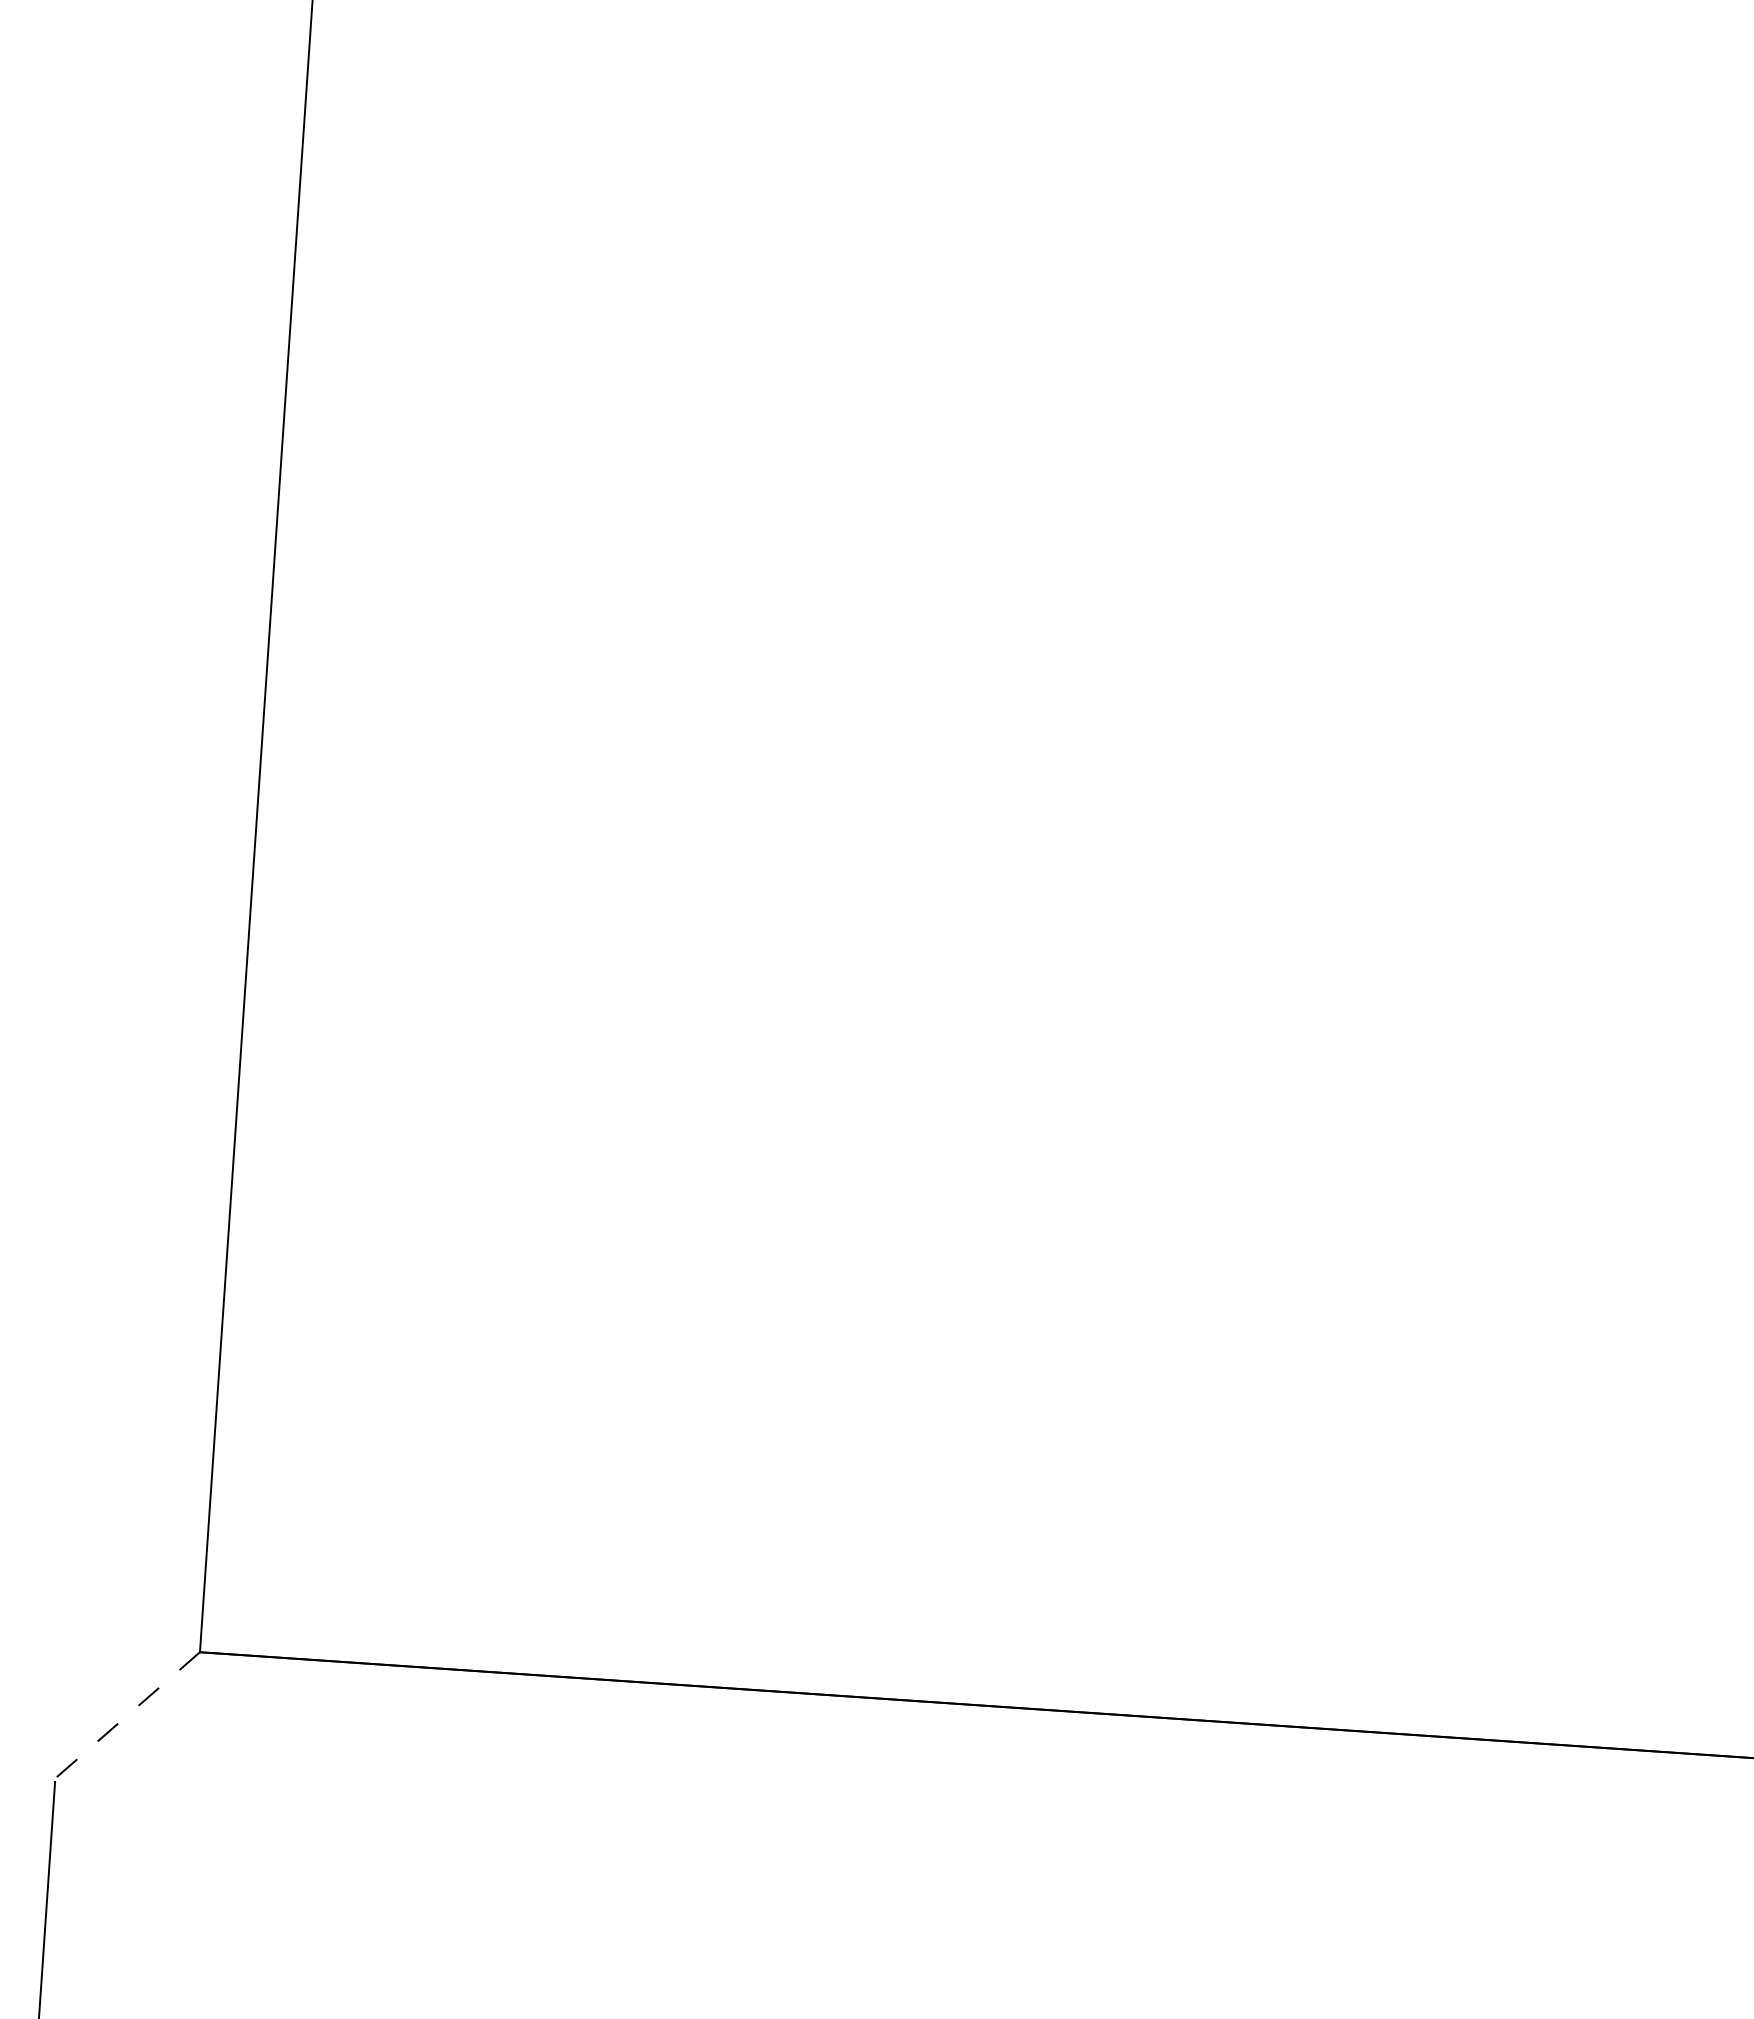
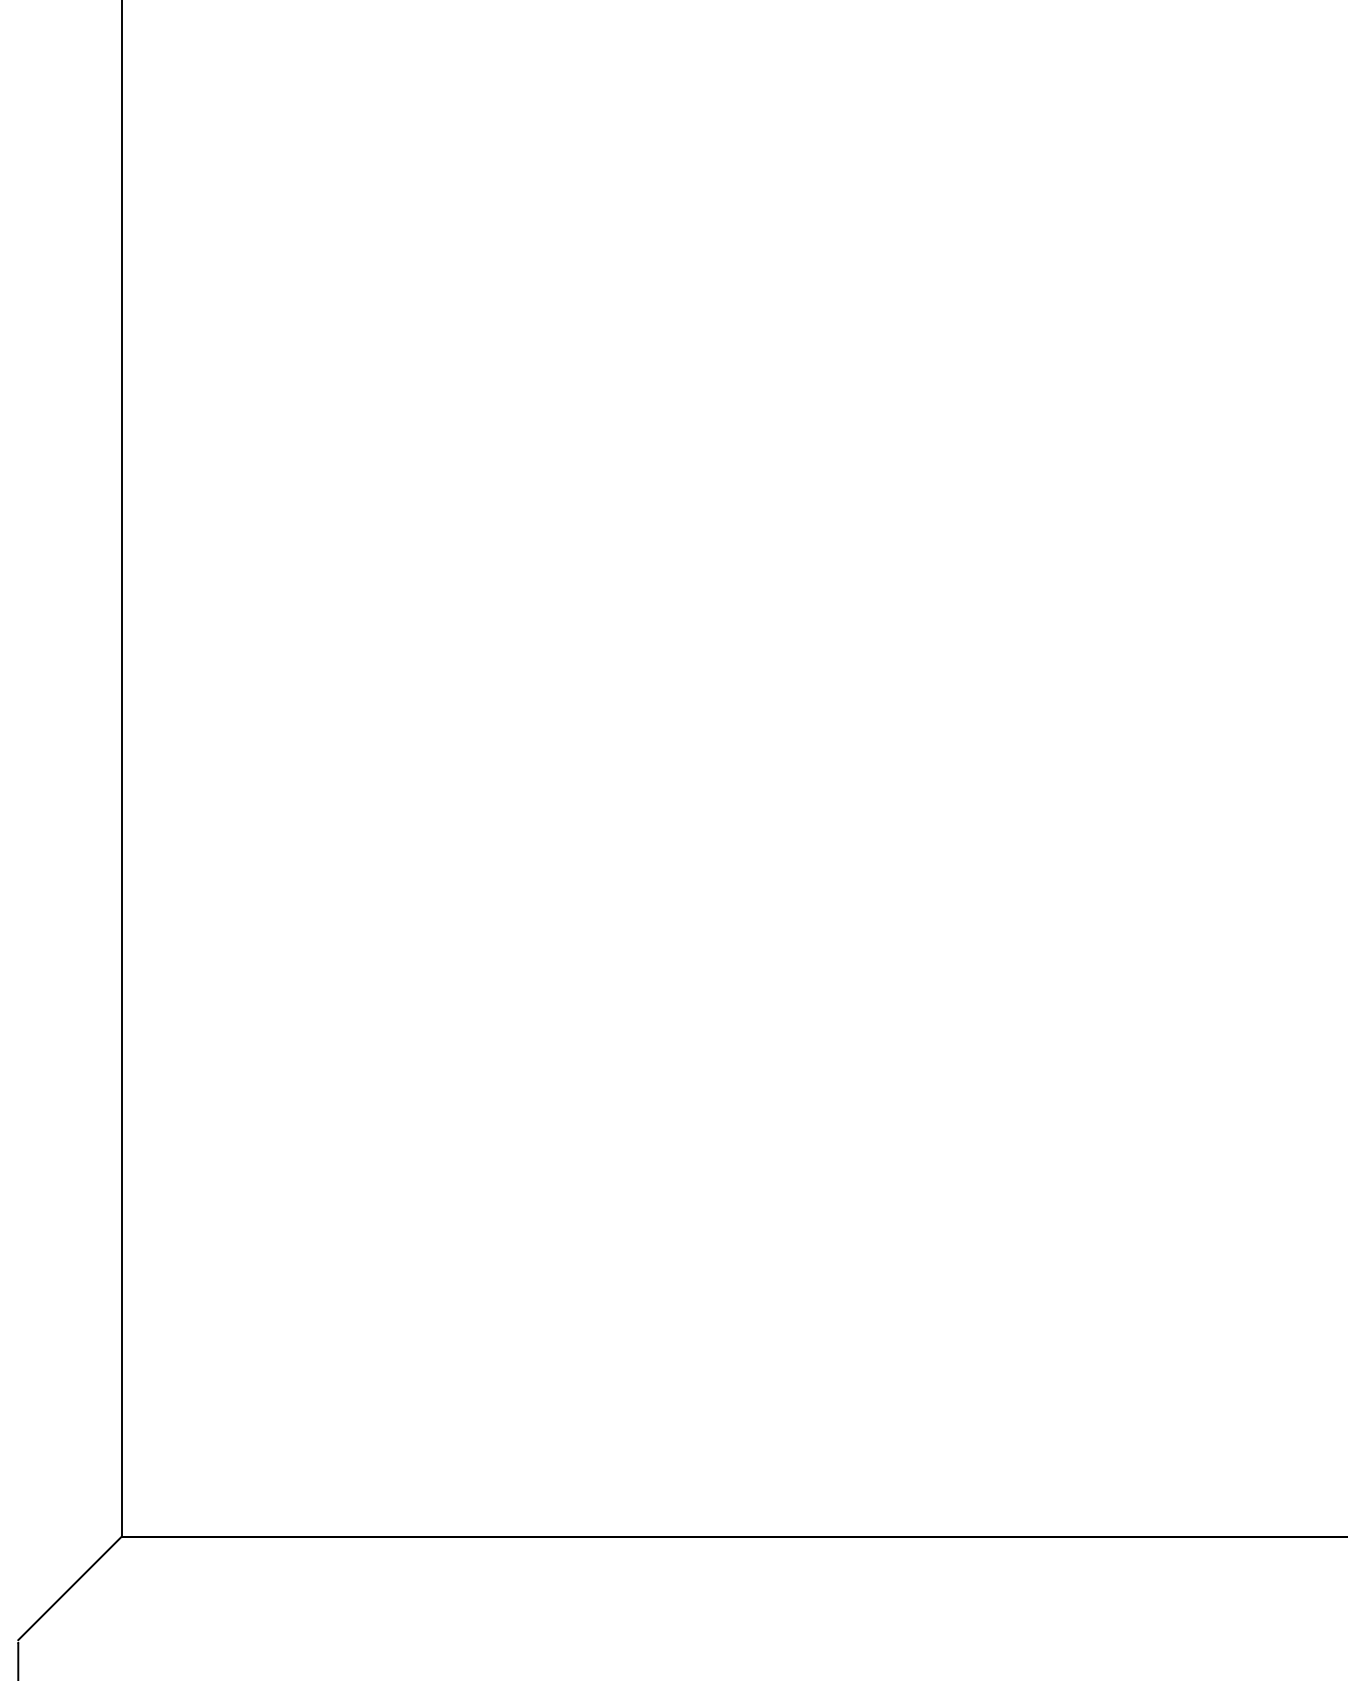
line: (126, 1715) -> (69, 1588), dashed -> solid

